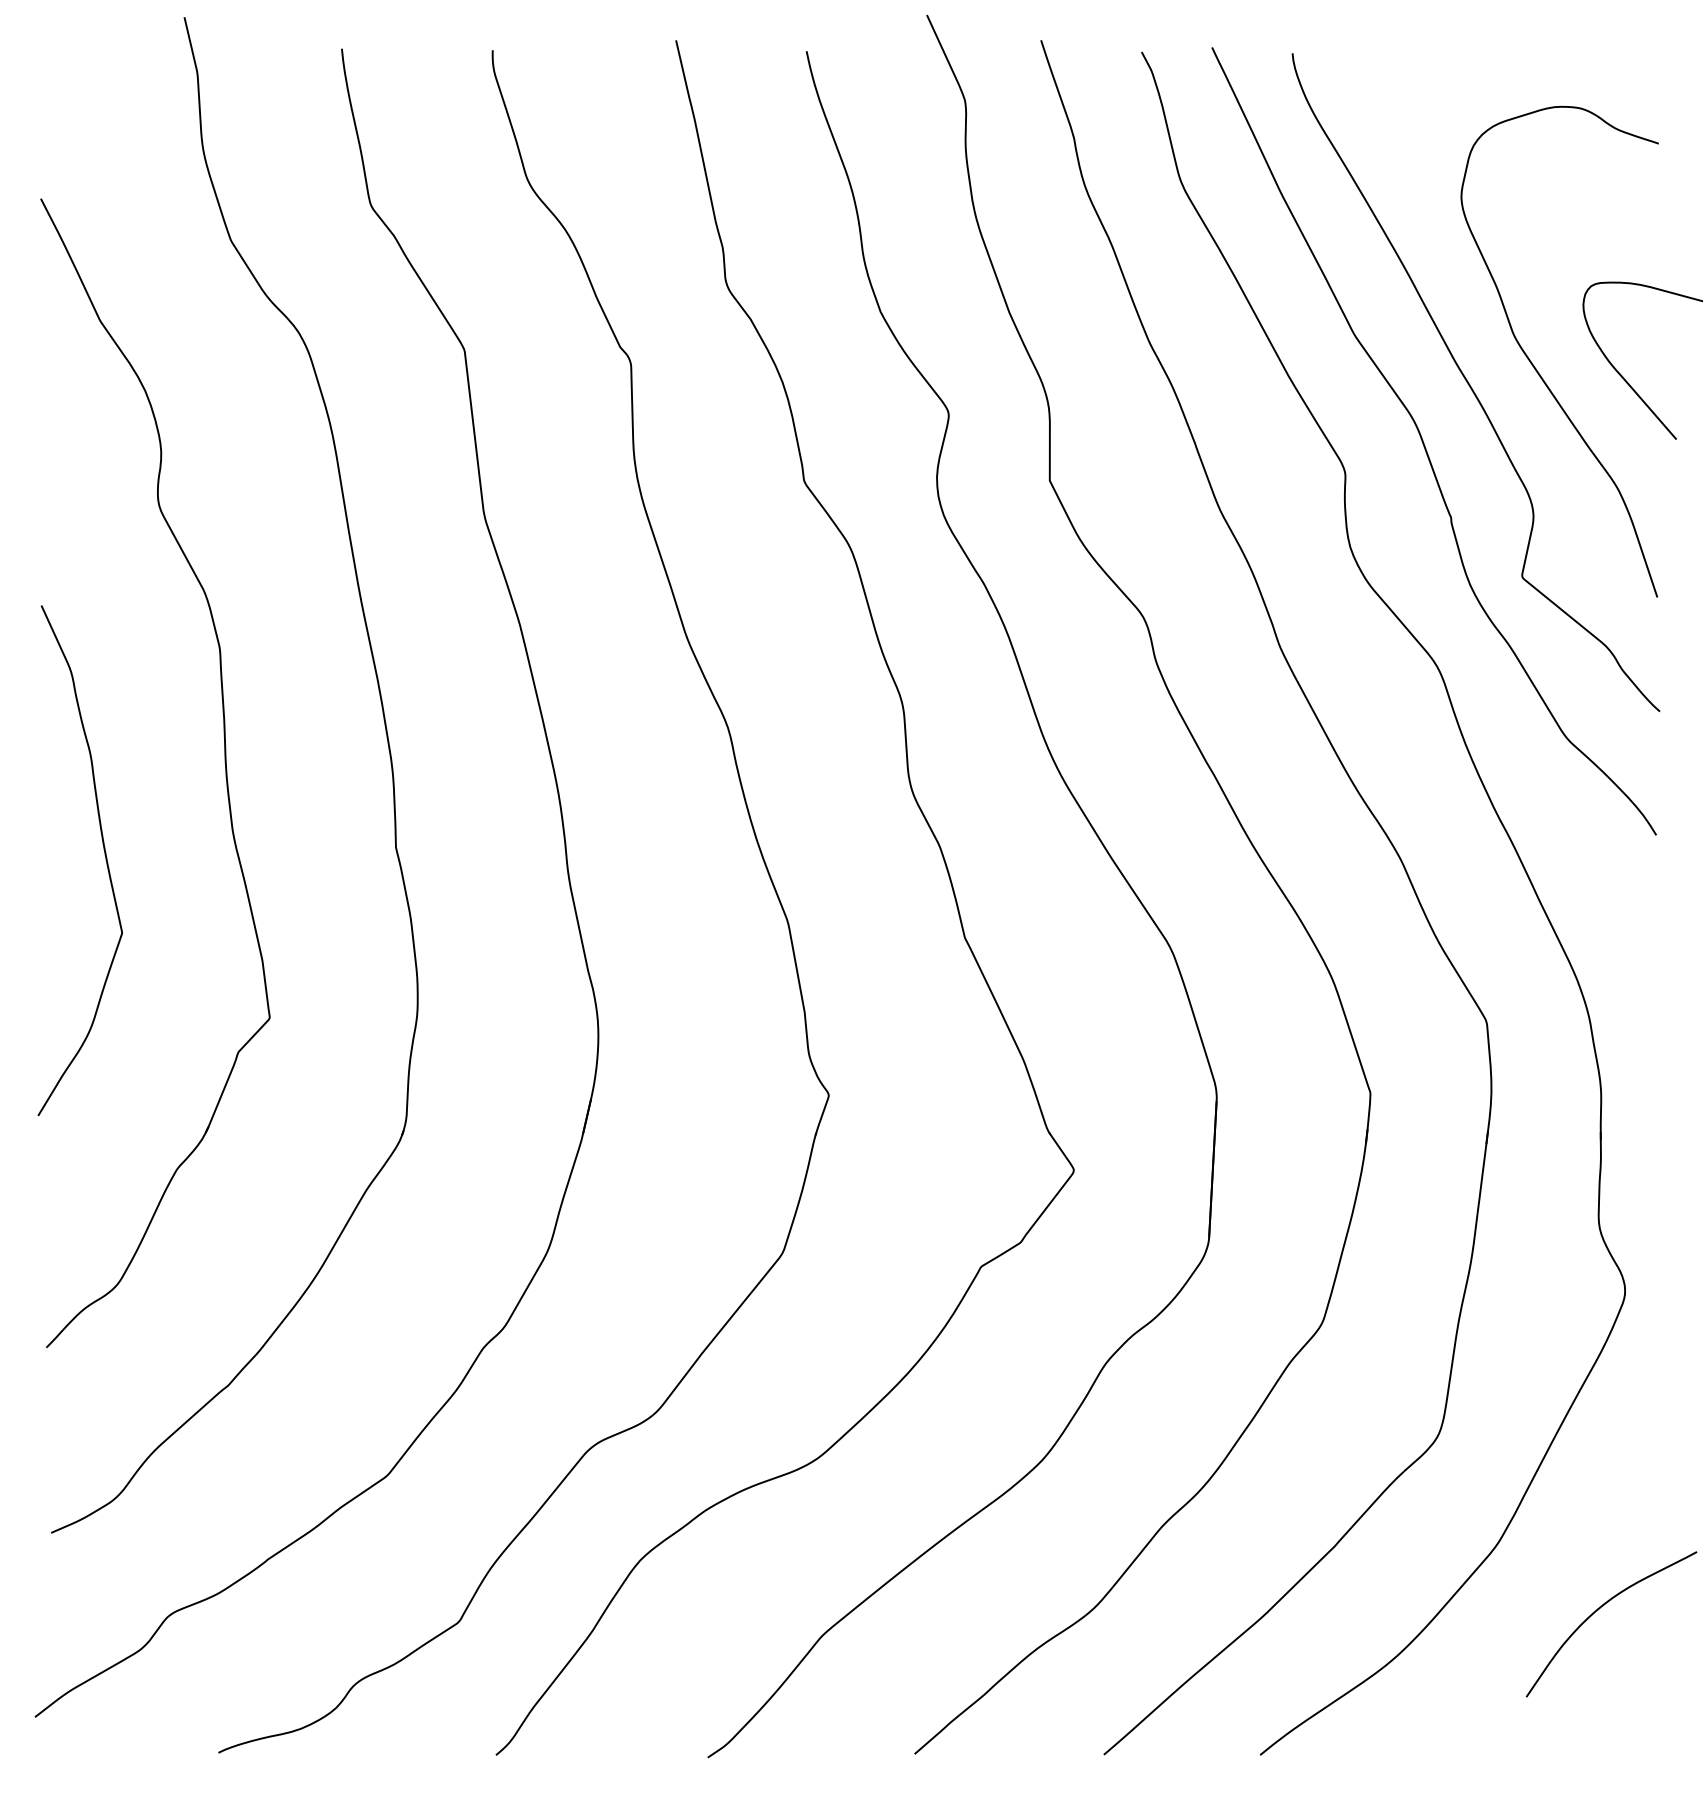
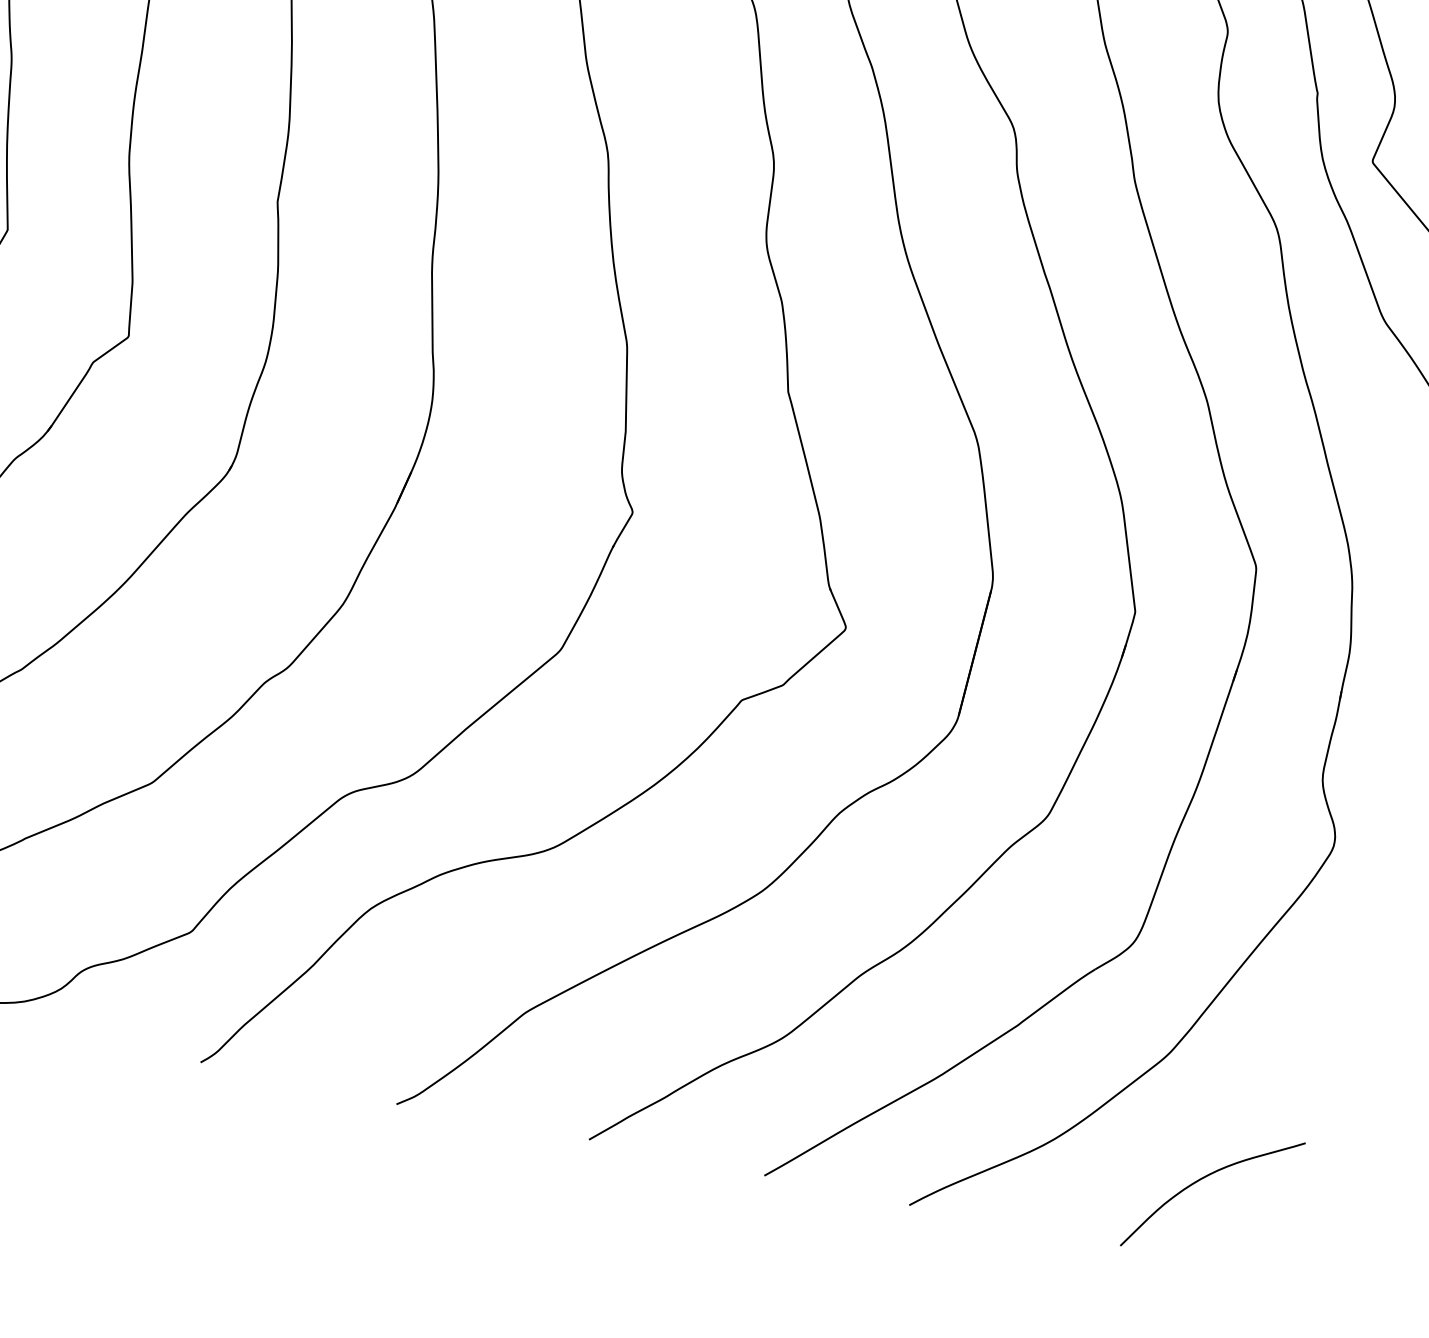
curve: (1598, 1610) -> (1203, 1179), moved

